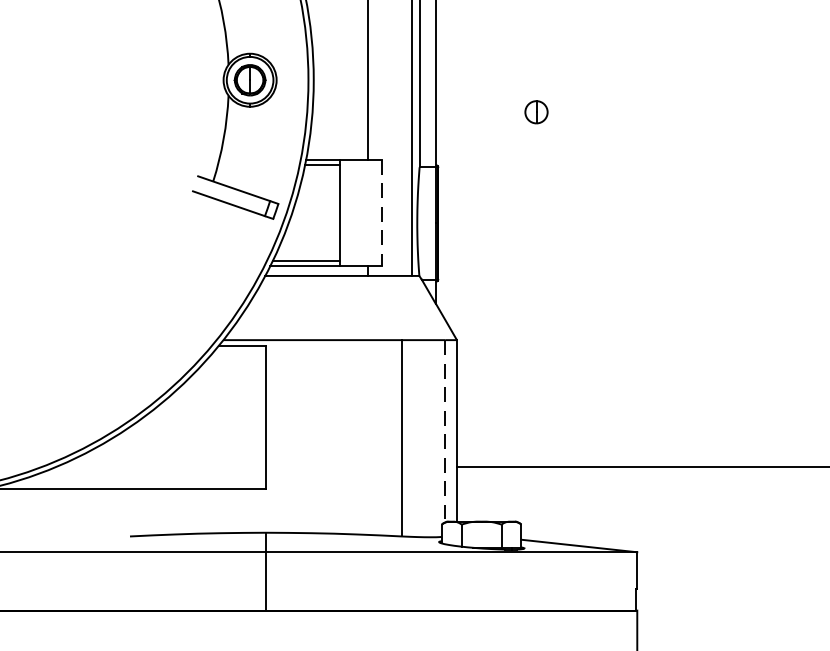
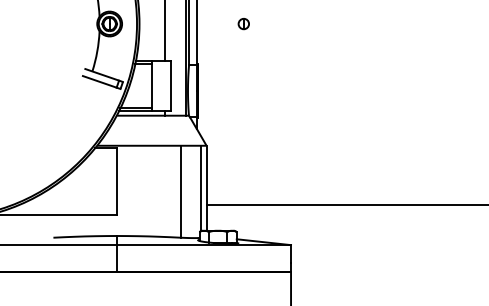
part: (535, 113) -> (243, 24), moved
line: (382, 213) -> (171, 86), dashed -> solid
line: (446, 431) -> (201, 188), dashed -> solid

